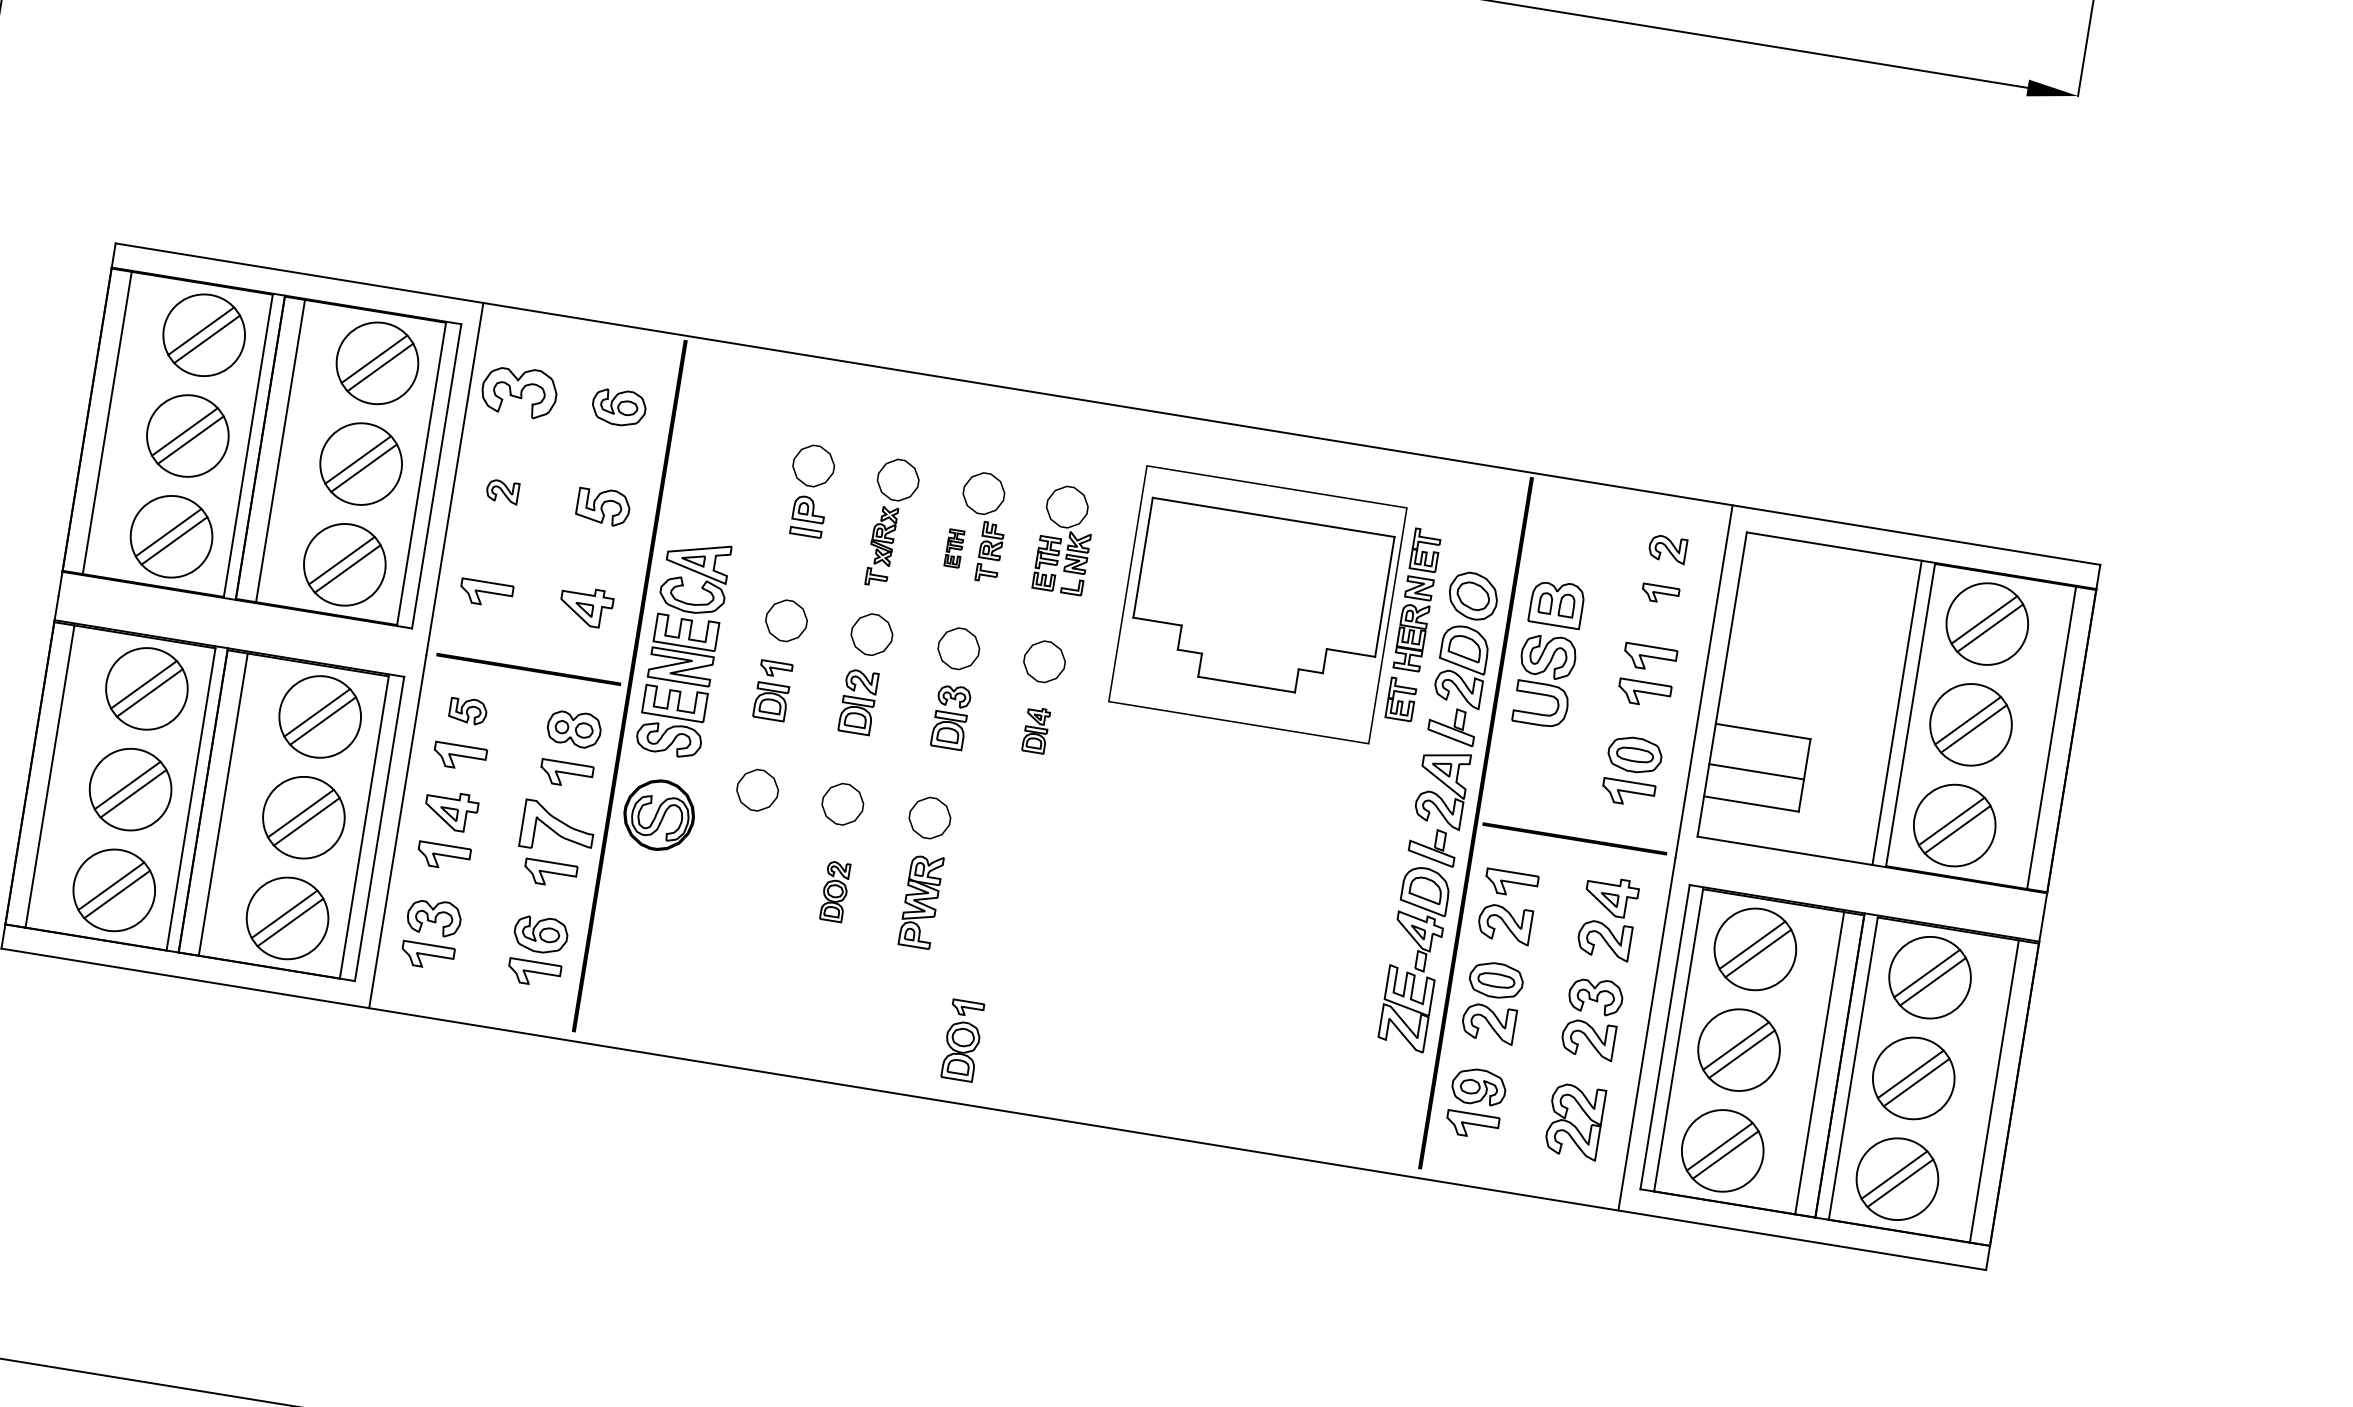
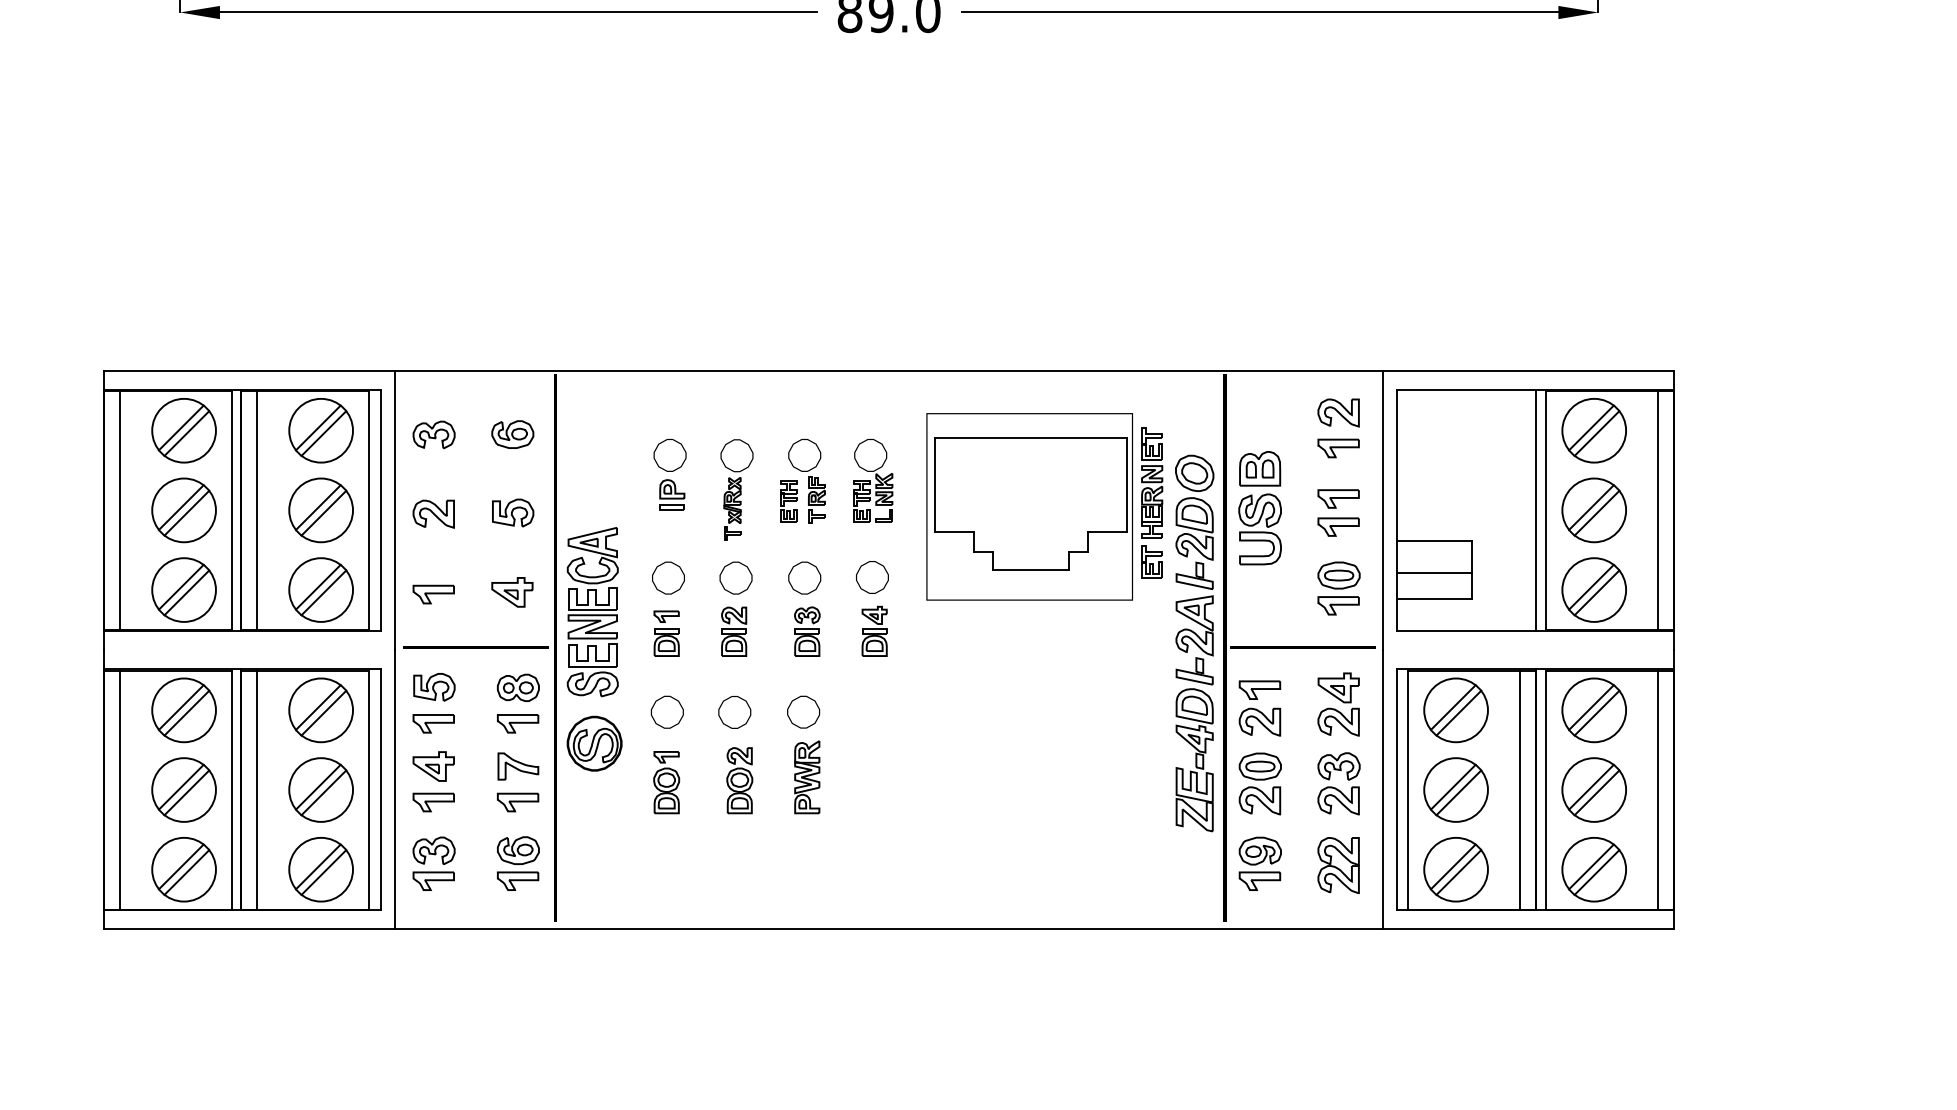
part: (518, 391) -> (433, 434), size x0.71
part: (502, 491) -> (433, 513), size x1.67
part: (953, 548) -> (788, 501), size x1.43
part: (1667, 548) -> (1338, 412), size x1.43
part: (1660, 594) -> (1338, 448), size x1.43
part: (468, 711) -> (434, 687), size x1.43
part: (1036, 729) -> (874, 630), size x1.43
part: (558, 828) -> (518, 766), size x0.71
part: (834, 891) -> (739, 780), size x1.43
part: (962, 1040) -> (666, 782), moved

